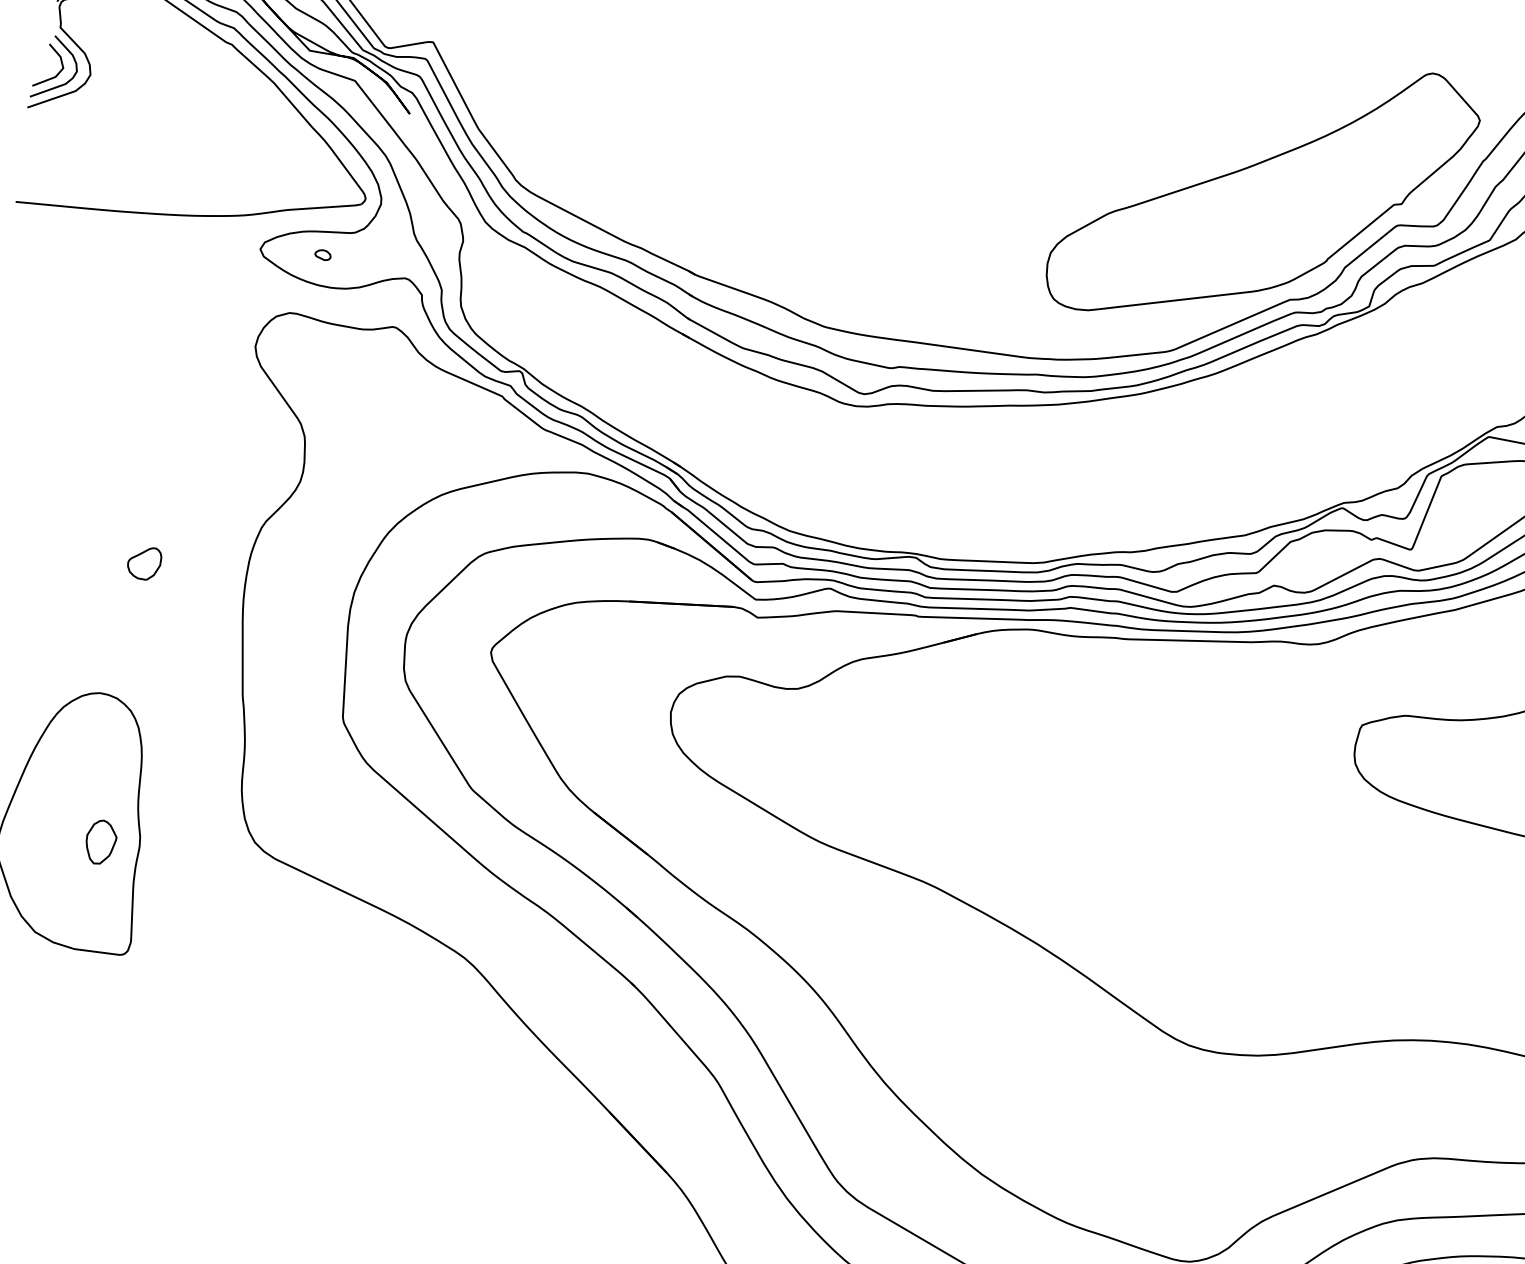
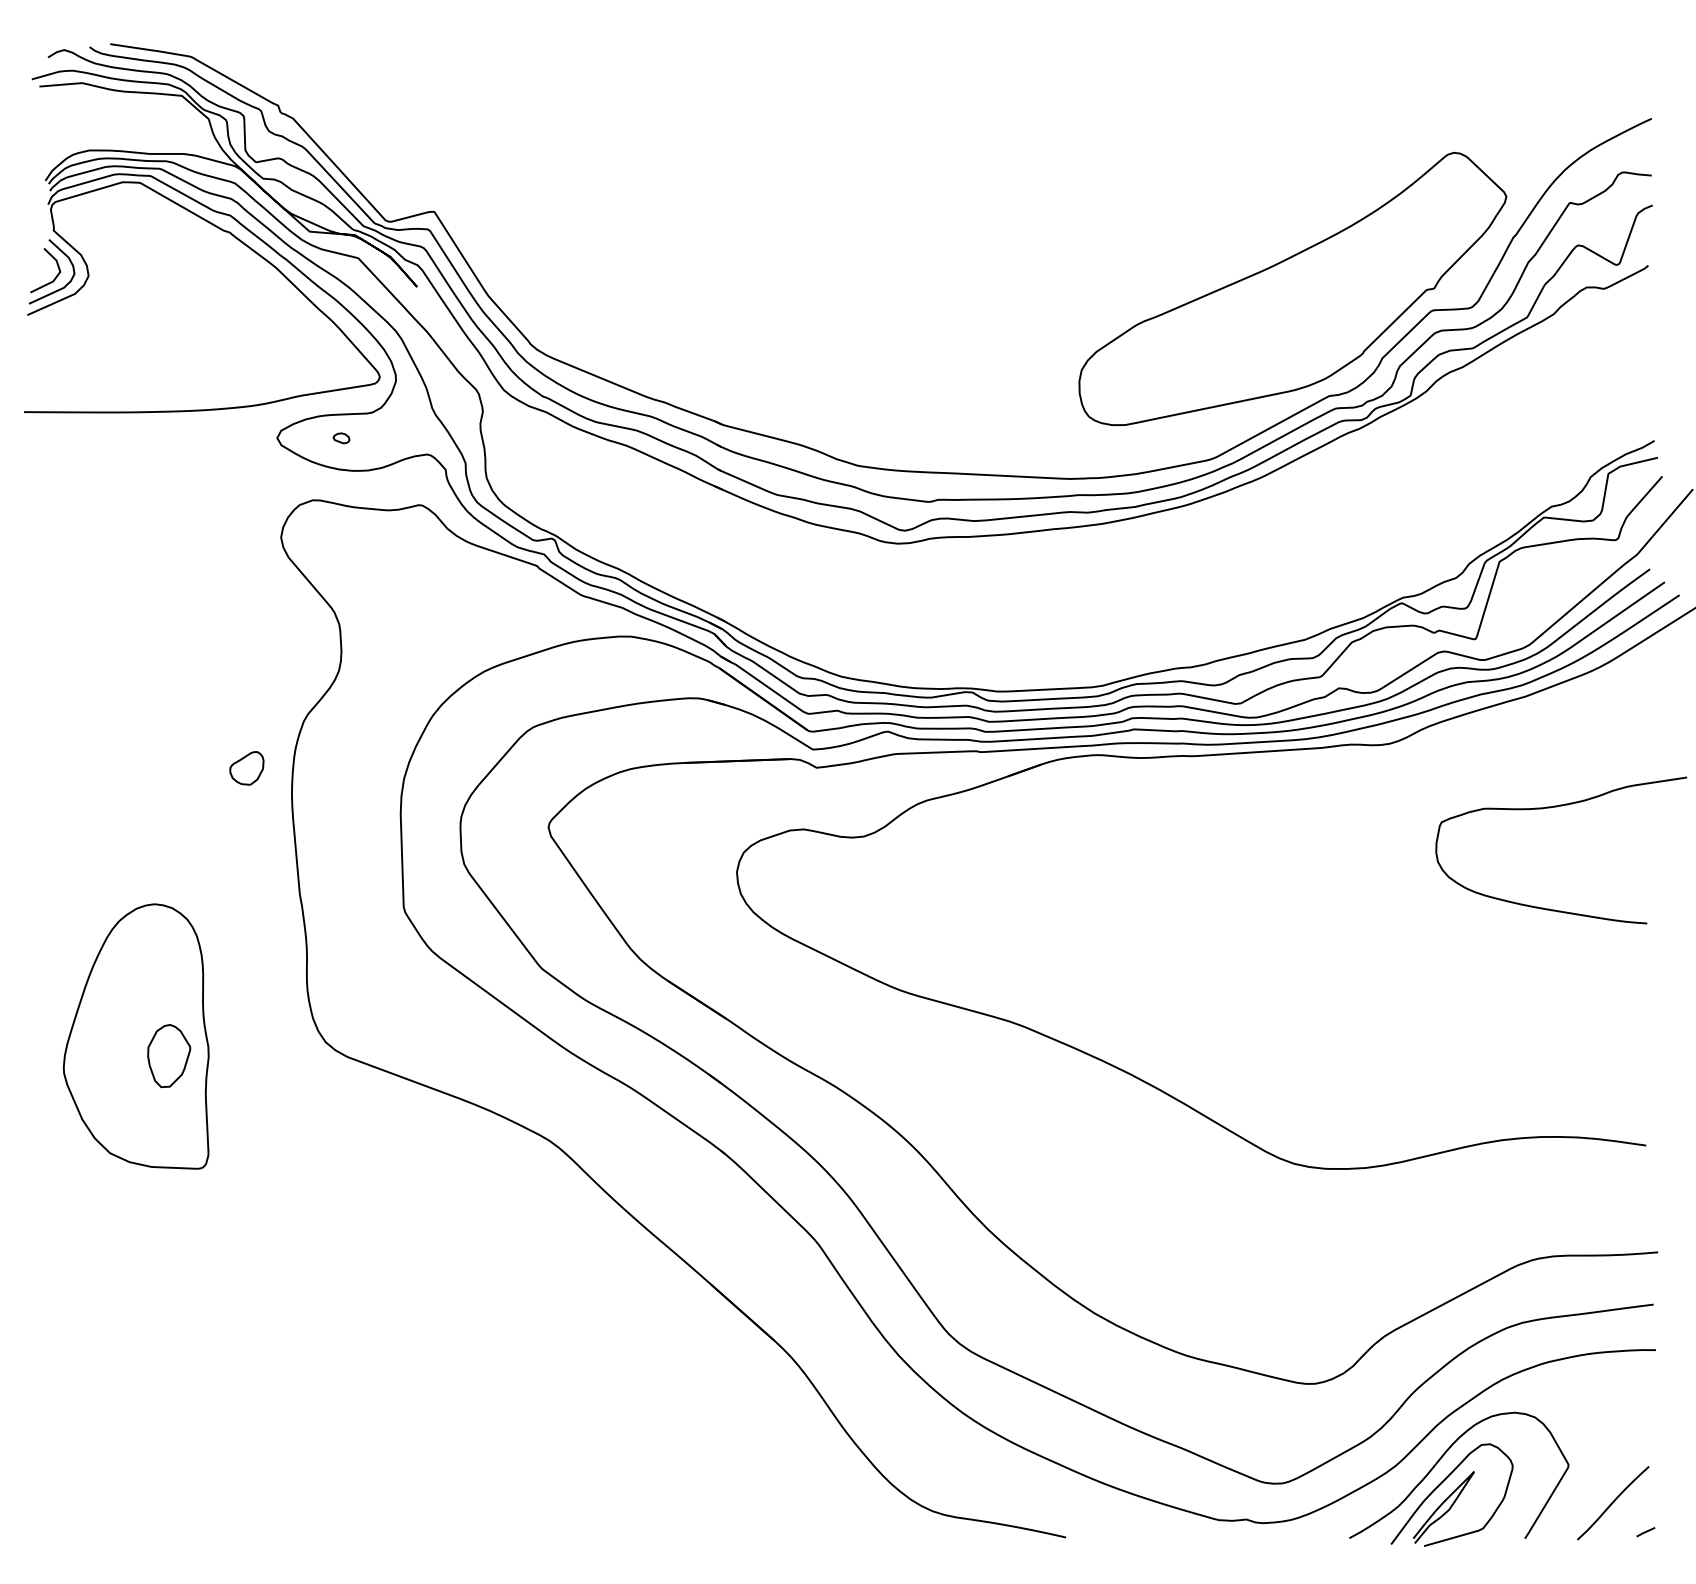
part: (144, 563) -> (246, 768), moved
part: (101, 841) -> (169, 1055), size x1.4

